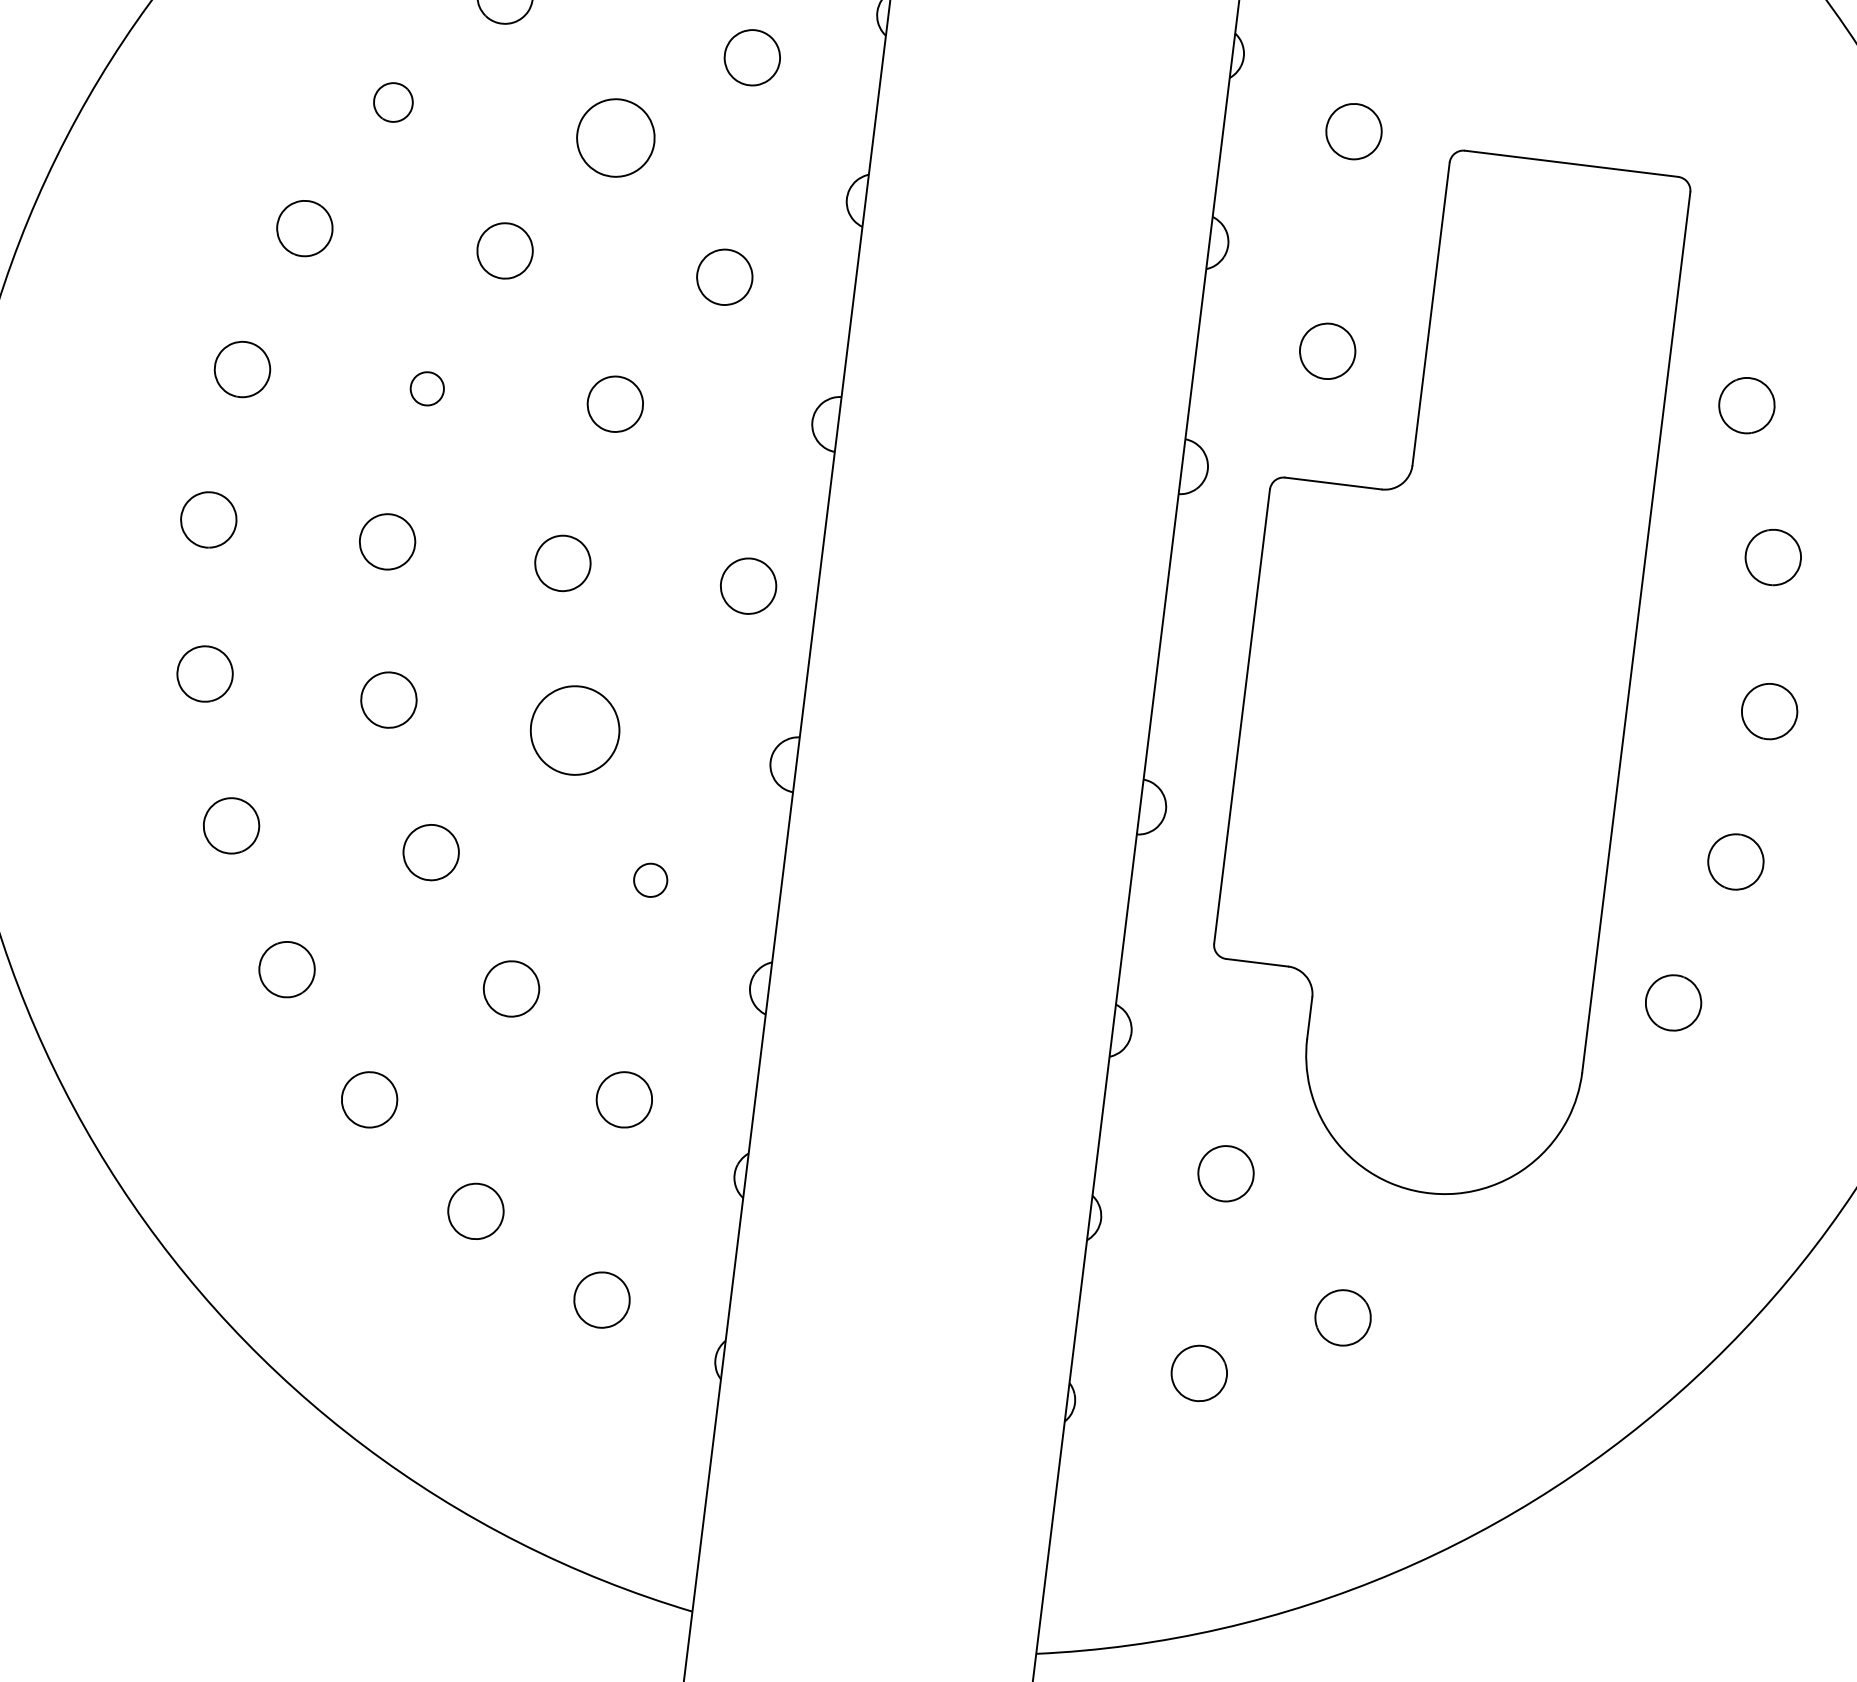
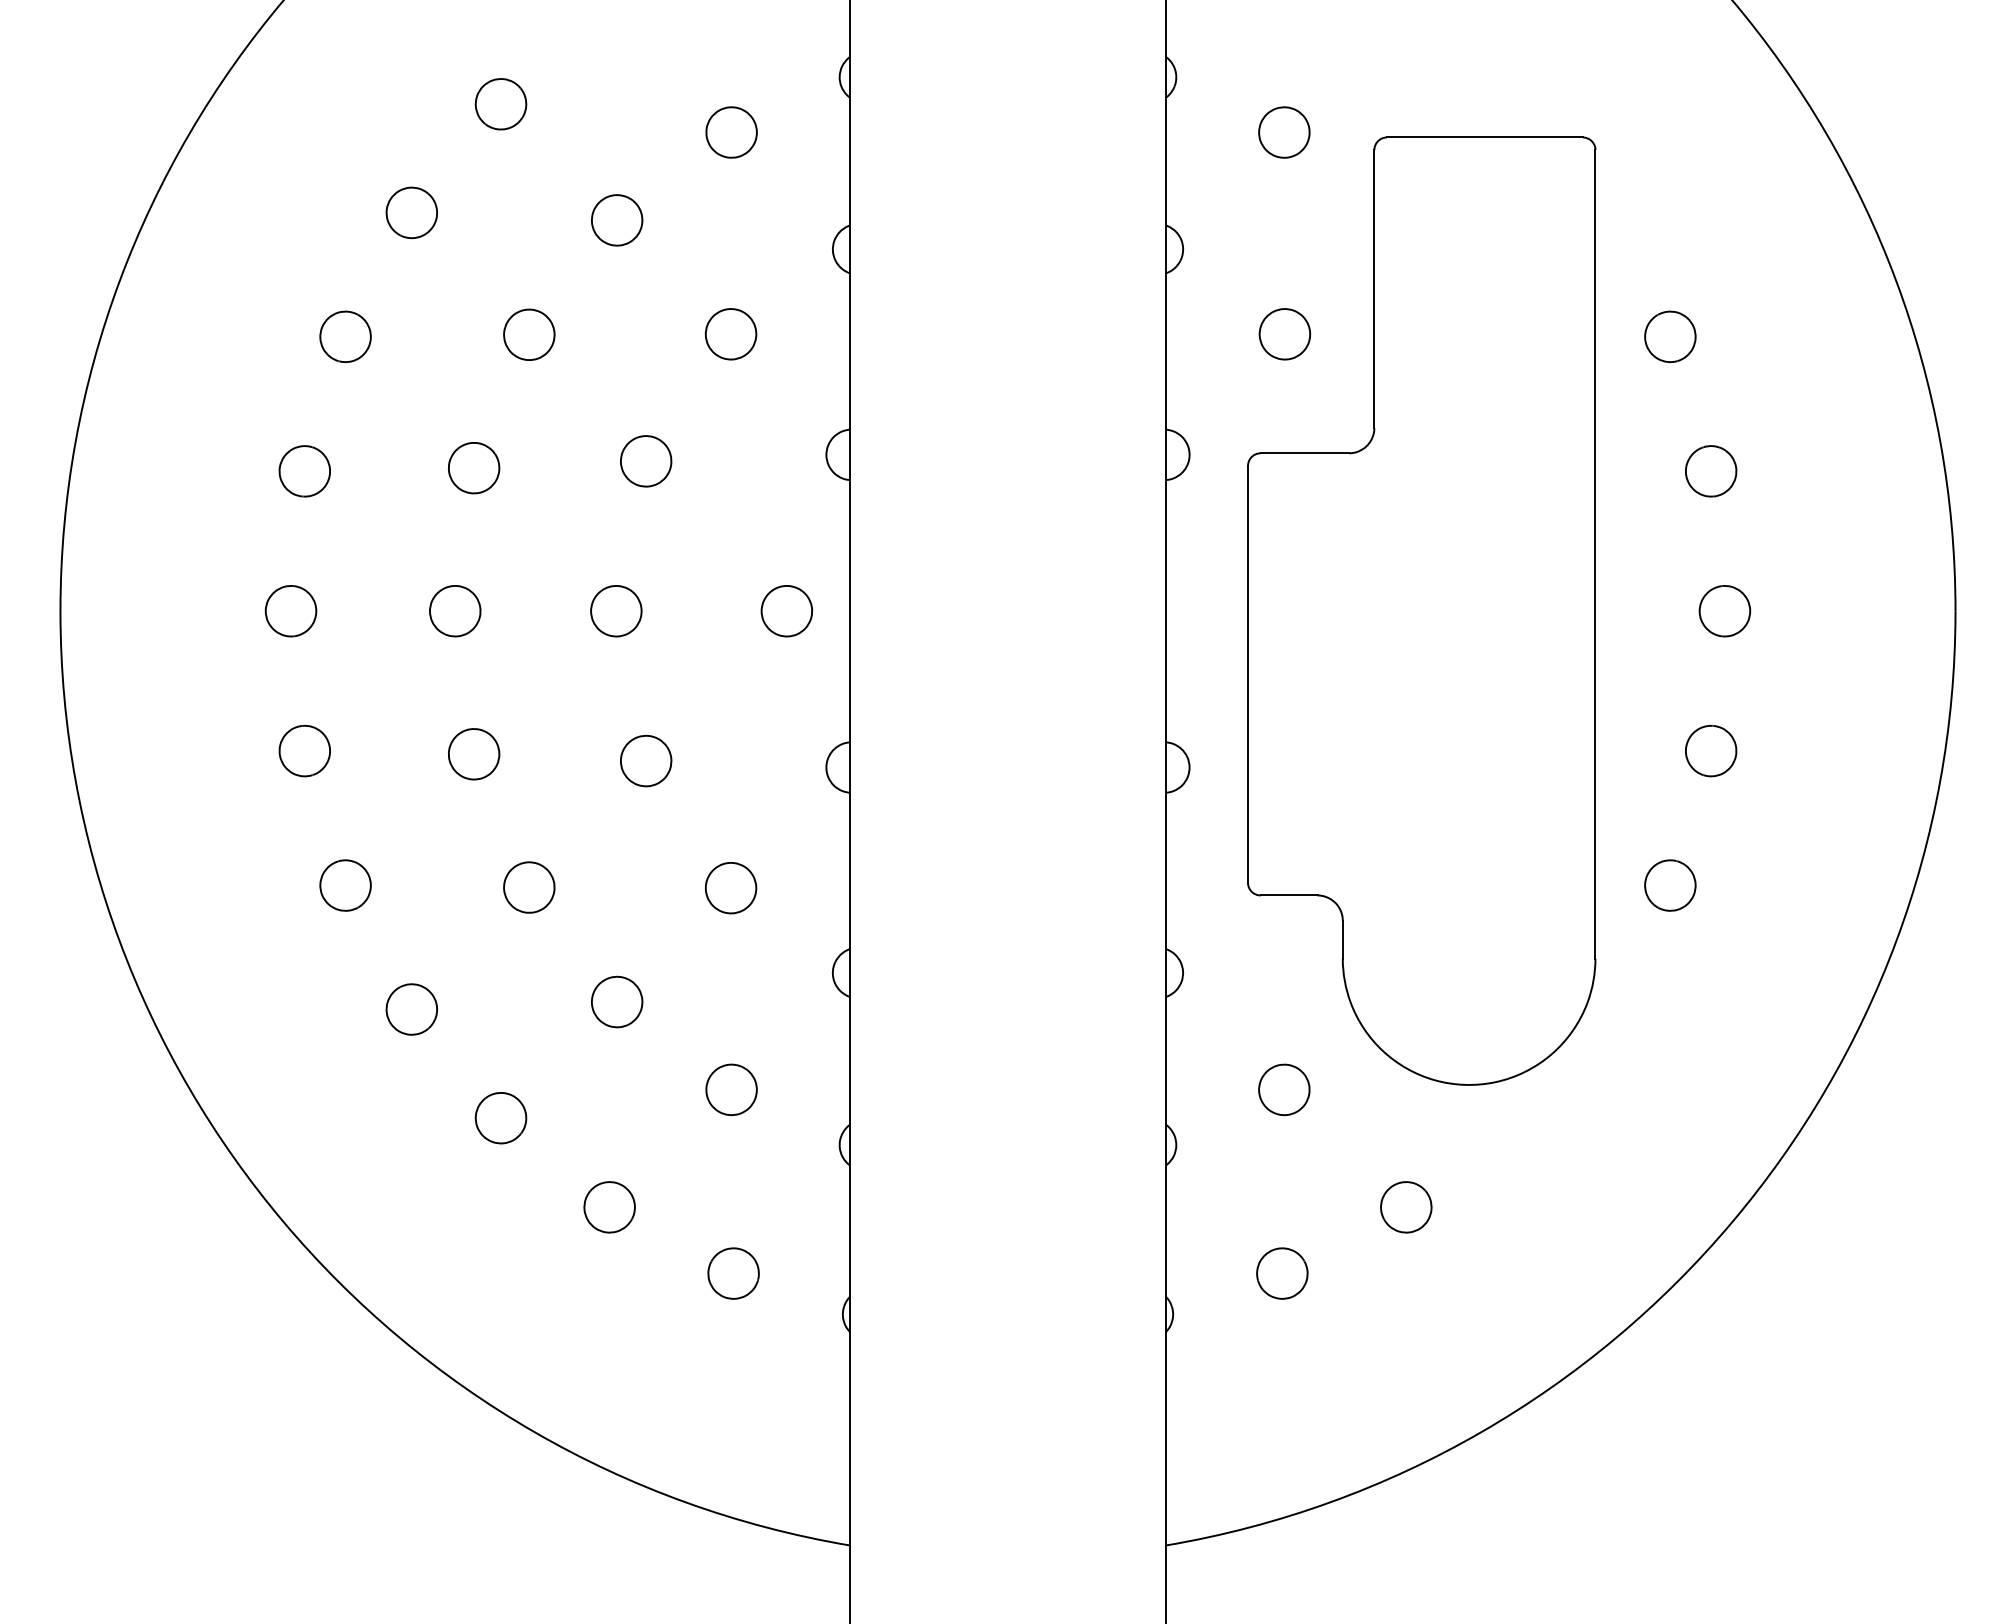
part: (393, 102) -> (411, 212), size x1.43
part: (616, 138) -> (617, 220), size x0.71
part: (427, 389) -> (474, 468), size x1.67
part: (575, 729) -> (646, 760), size x0.62
part: (650, 880) -> (730, 888), size x1.67

